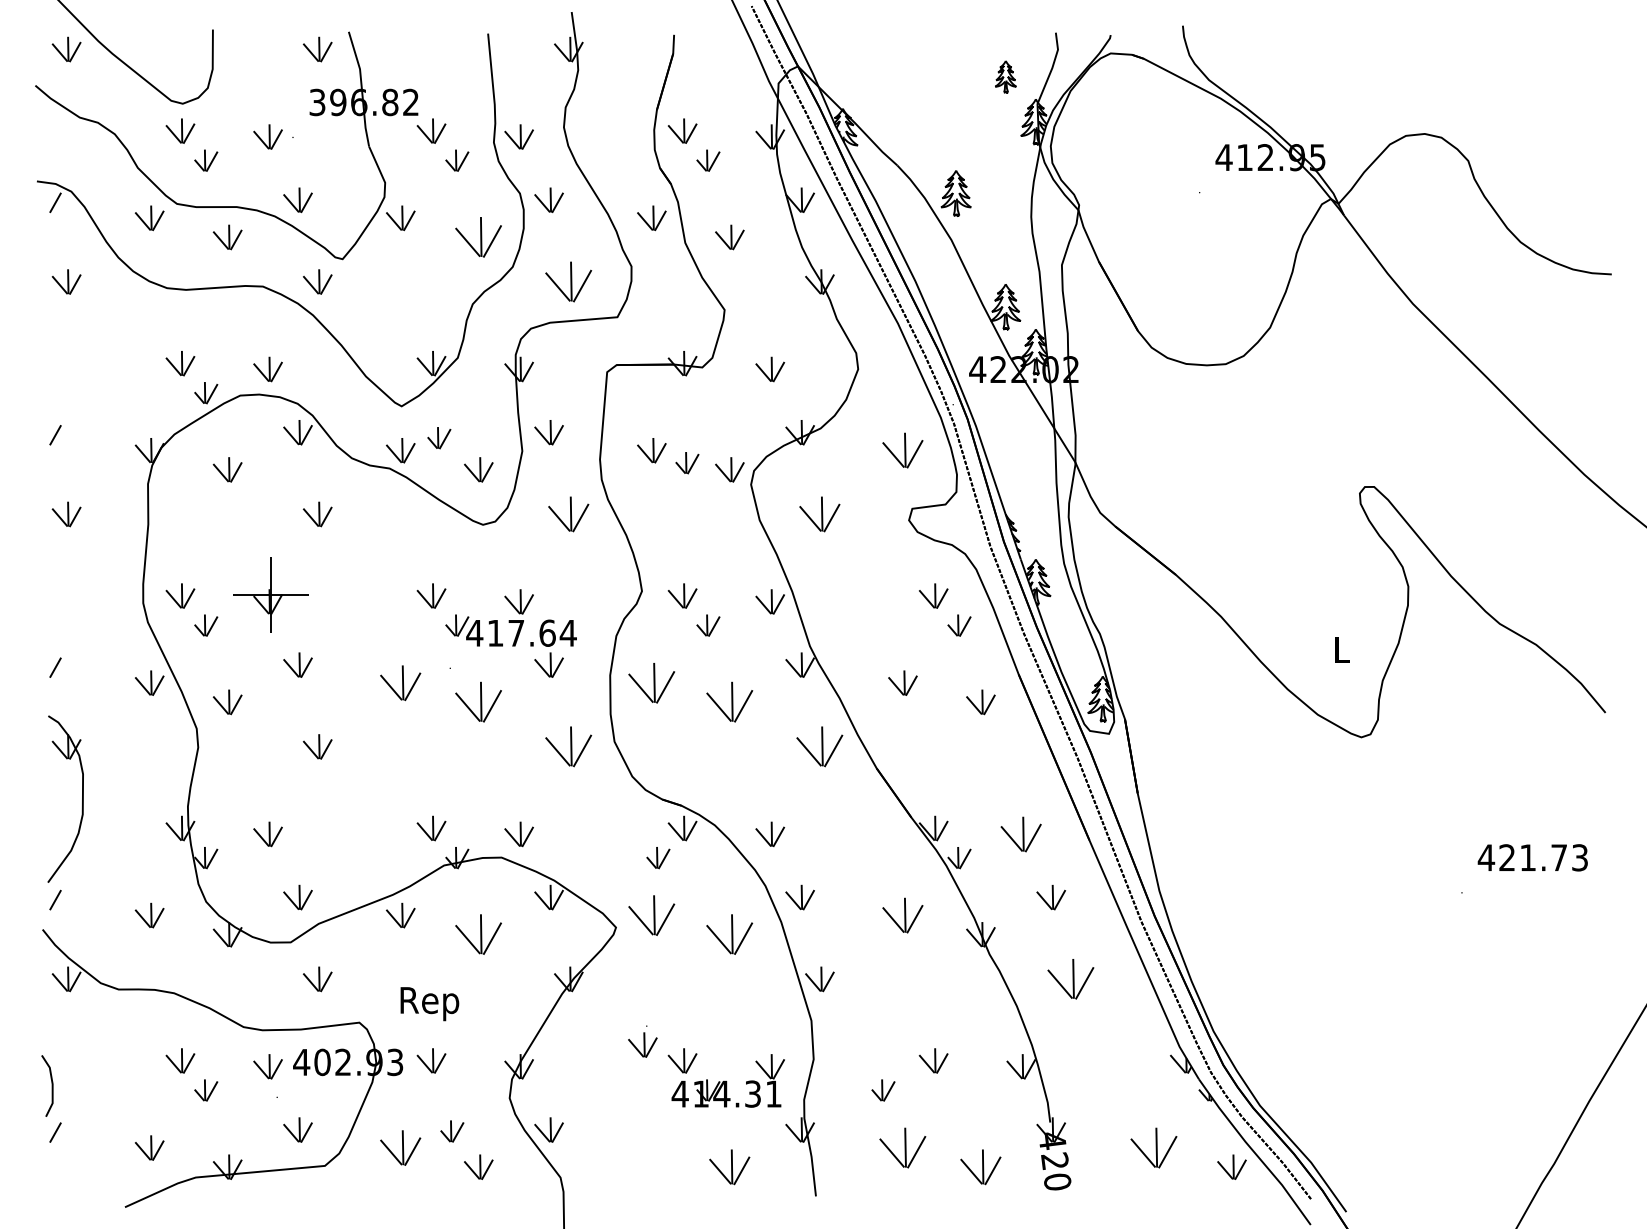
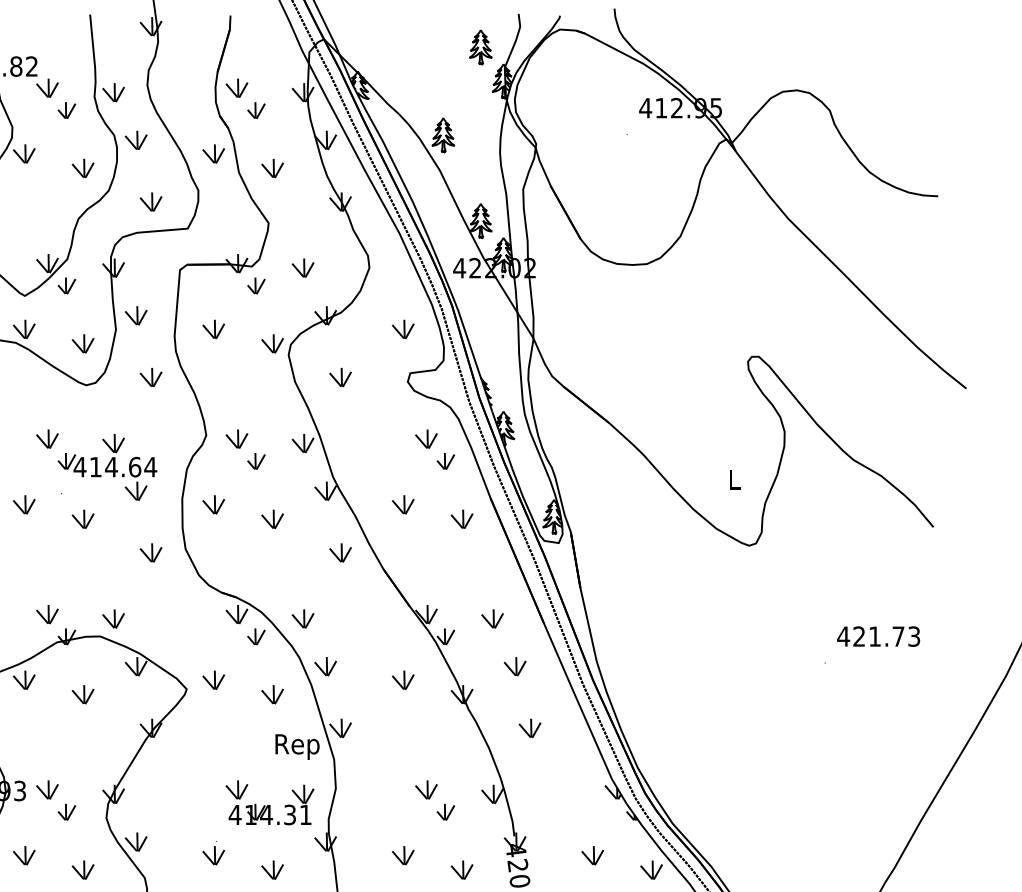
part: (1005, 76) -> (480, 46), size x1.43
part: (478, 237) -> (82, 168), size x0.62
part: (568, 281) -> (150, 201), size x0.62
part: (439, 438) -> (67, 286), moved
part: (902, 450) -> (402, 329), size x0.71
part: (687, 463) -> (256, 286), moved
part: (568, 514) -> (150, 377), size x0.71
part: (819, 514) -> (340, 377), size x0.71
text: (515, 633) -> (110, 467), 417.64 -> 414.64
part: (400, 682) -> (24, 504), size x0.71
part: (651, 682) -> (213, 504), size x0.62
part: (478, 702) -> (82, 519), size x0.62
part: (729, 702) -> (272, 519), size x0.62
part: (568, 746) -> (150, 552), size x0.62
part: (819, 746) -> (340, 552), size x0.62
part: (1021, 833) -> (492, 618), size x0.71
part: (658, 858) -> (256, 637), moved
part: (651, 915) -> (213, 680), size x0.62
part: (902, 915) -> (402, 680), size x0.71
part: (478, 934) -> (82, 694), size x0.62
part: (729, 934) -> (272, 694), size x0.62
part: (1070, 979) -> (529, 728), size x0.62
text: (429, 1004) -> (297, 747), moved
part: (642, 1041) -> (213, 852), moved
part: (883, 1090) -> (445, 812), moved
part: (452, 1131) -> (67, 812), moved
part: (400, 1147) -> (24, 855), size x0.71
part: (902, 1147) -> (402, 855), size x0.62
part: (1153, 1147) -> (592, 855), size x0.62
part: (729, 1166) -> (272, 869), size x0.71
part: (980, 1166) -> (461, 869), size x0.71

